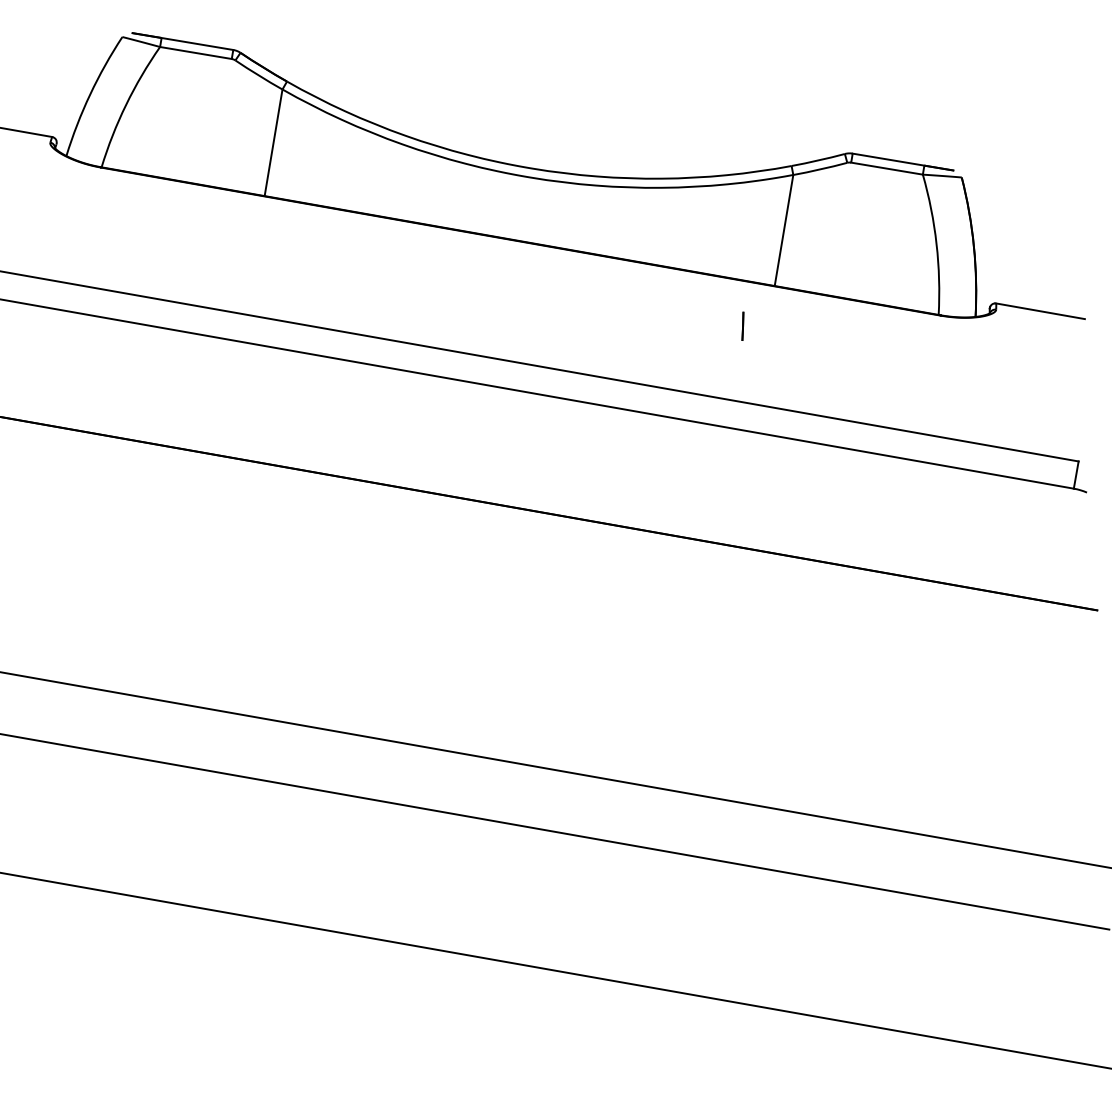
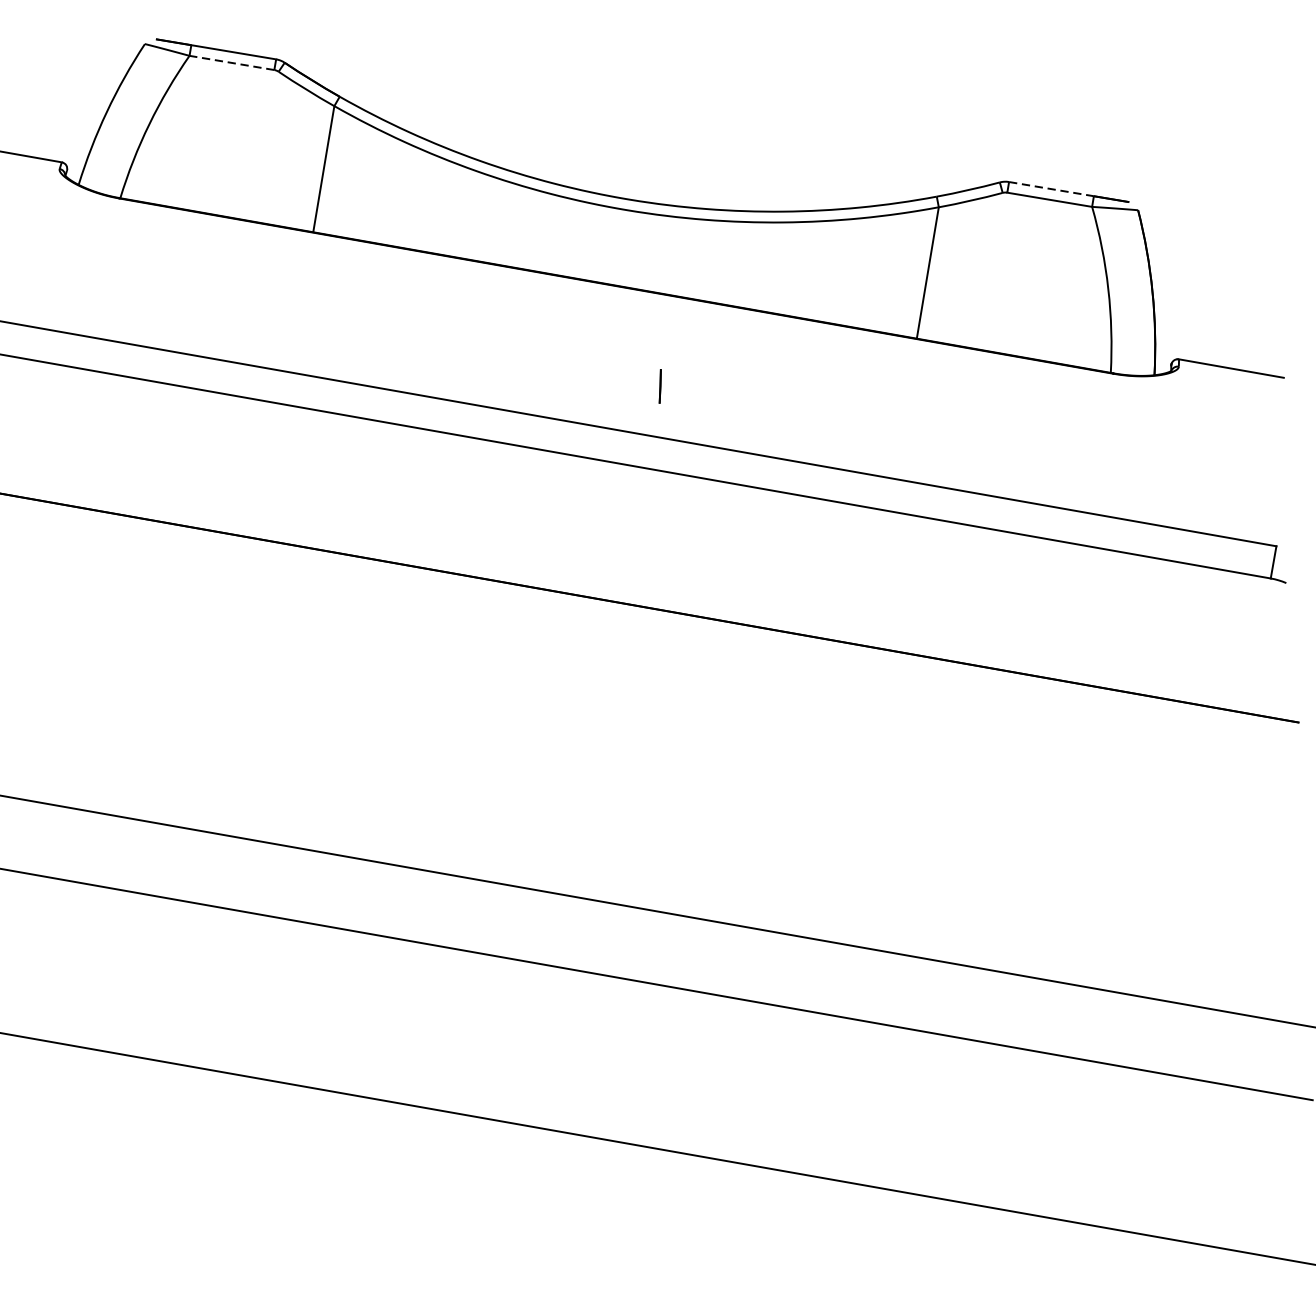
line: (195, 52) -> (231, 62), solid -> dashed
line: (889, 159) -> (1052, 188), solid -> dashed
line: (742, 325) -> (659, 385), moved

